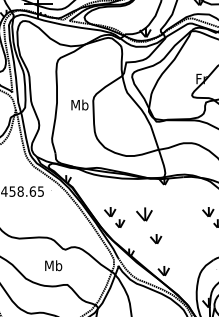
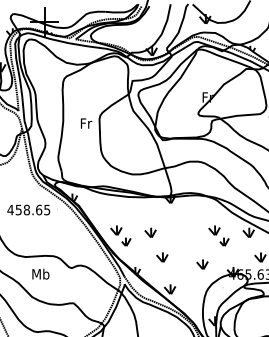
text: (79, 105) -> (85, 123), Mb -> Fr
part: (144, 214) -> (150, 232), size x0.71
part: (196, 246) -> (202, 264), added
text: (53, 265) -> (40, 273), moved

